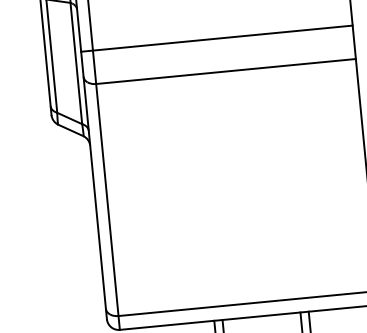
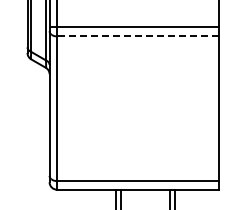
line: (215, 38) -> (133, 26), moved
line: (225, 71) -> (137, 36), solid -> dashed

